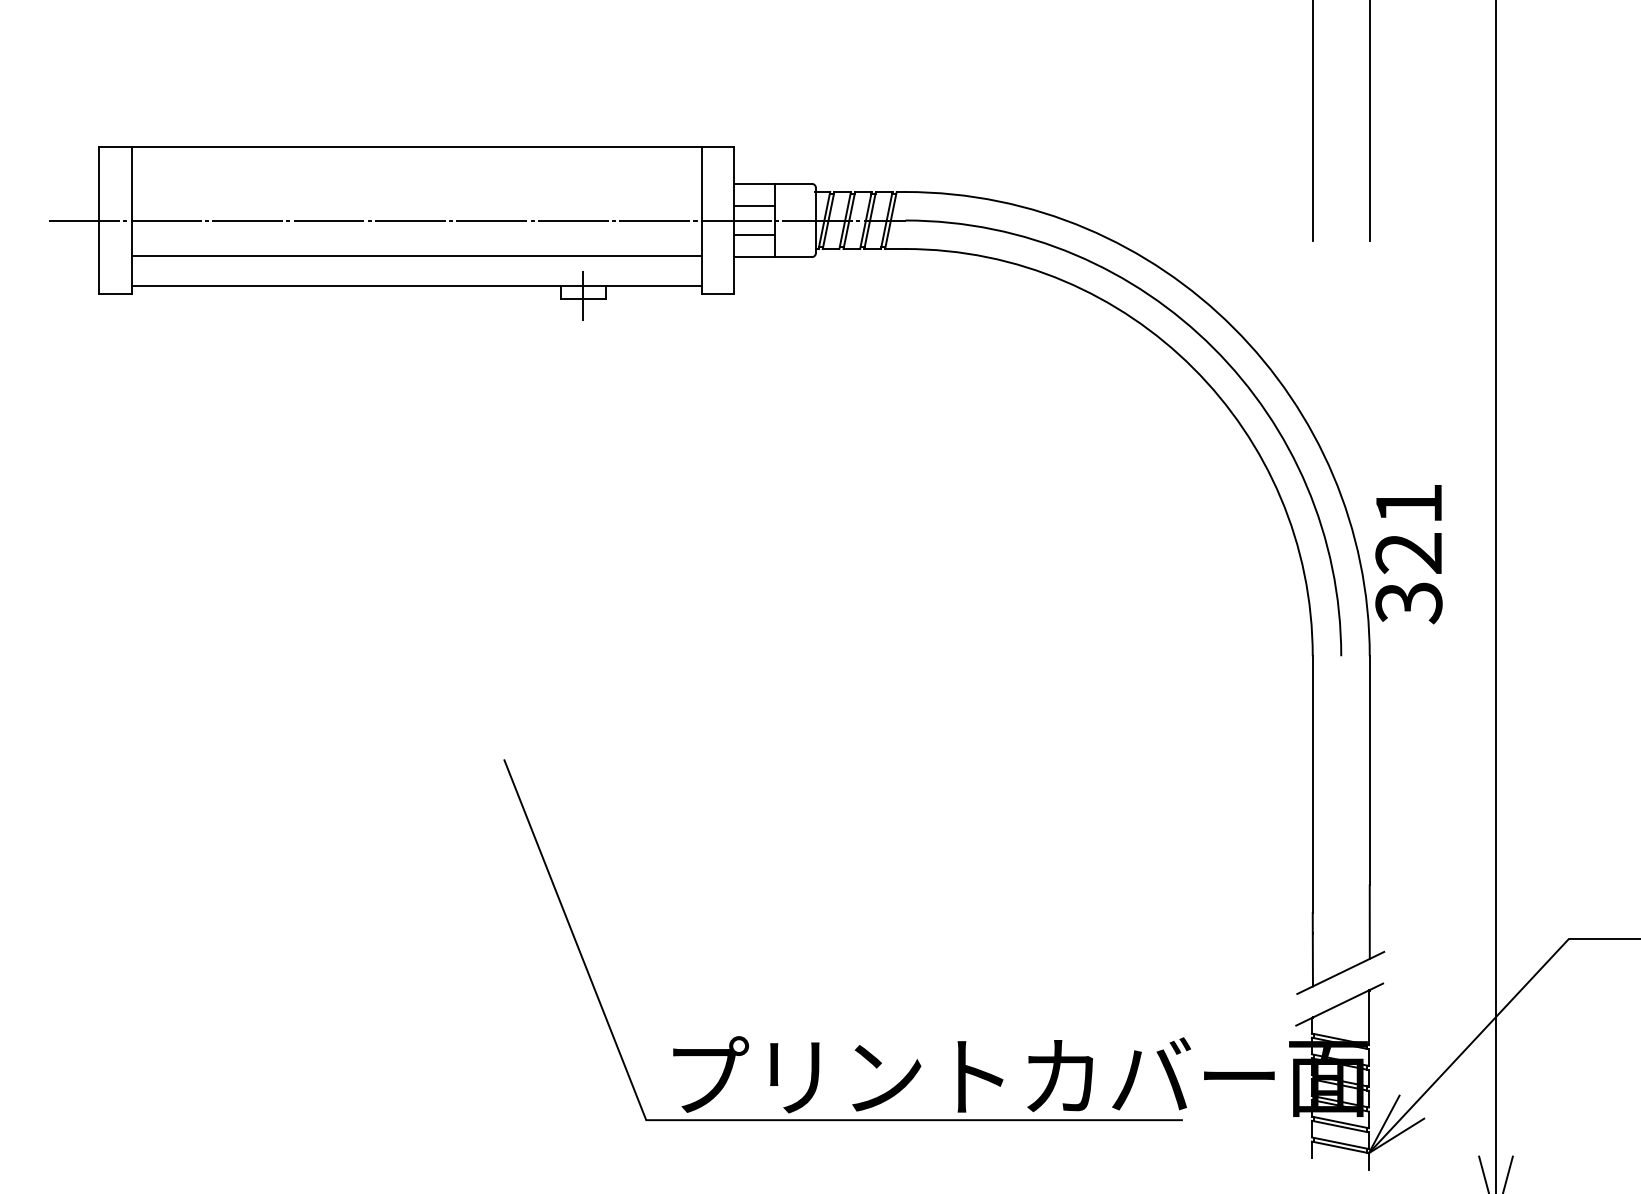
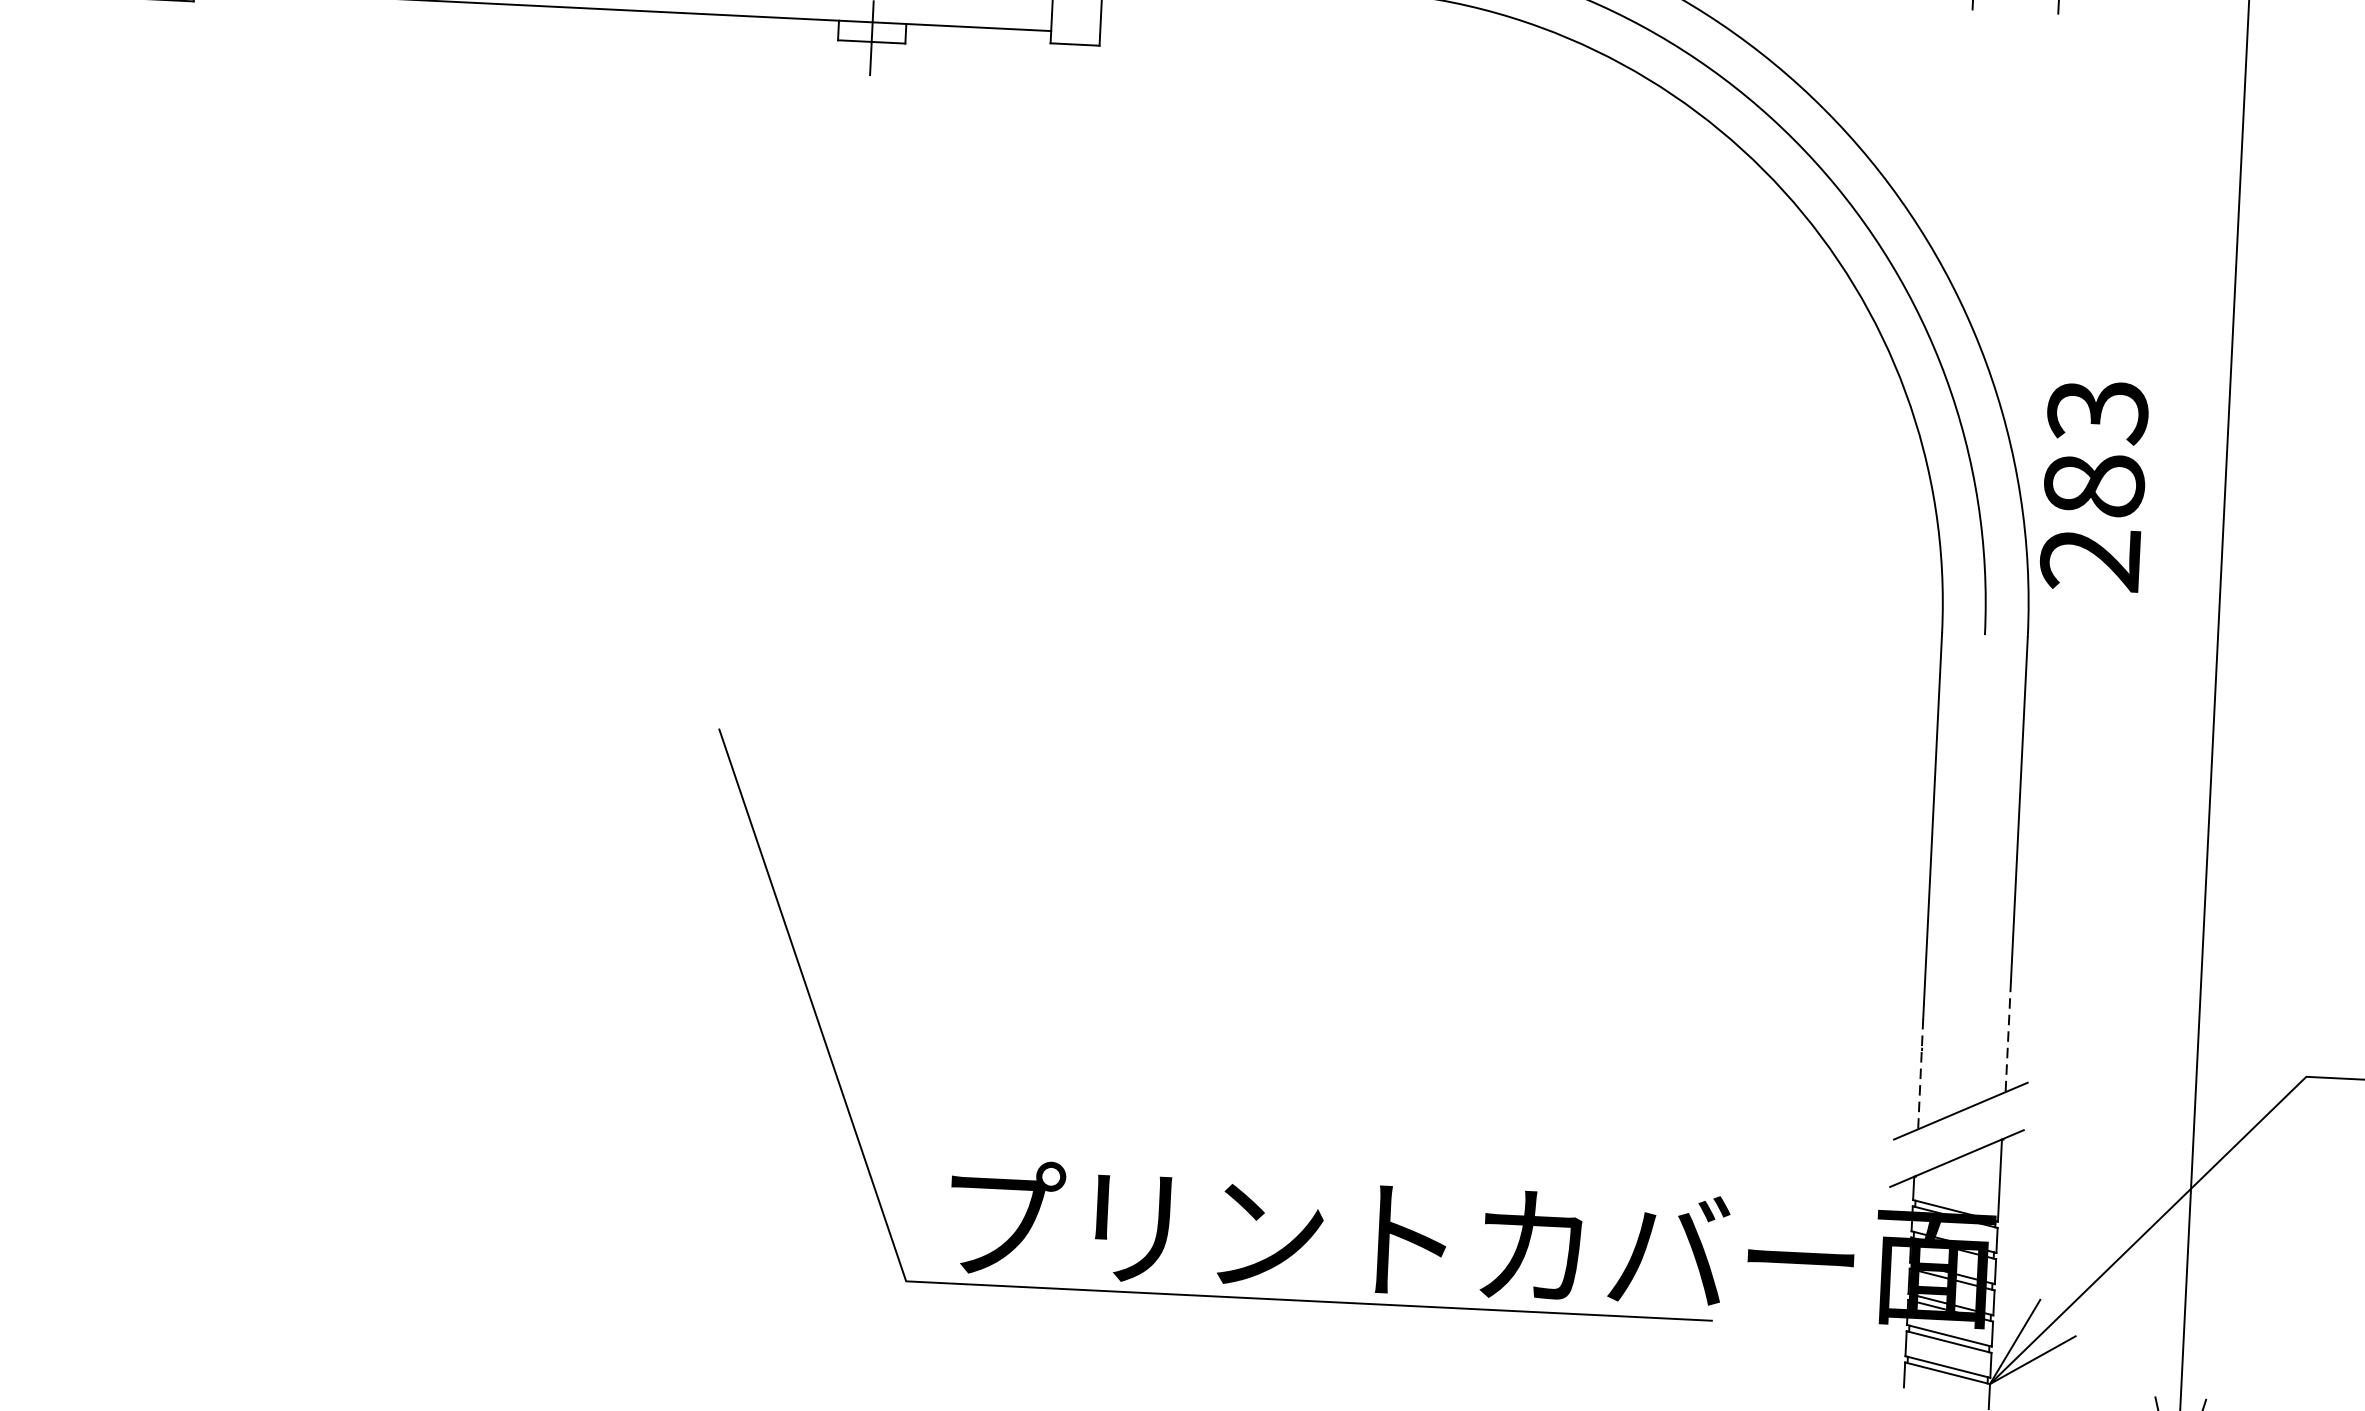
text: (1408, 554) -> (2093, 487), 321 -> 283
line: (1369, 922) -> (2007, 1037), solid -> dashed
line: (1312, 949) -> (1920, 1073), solid -> dashed

